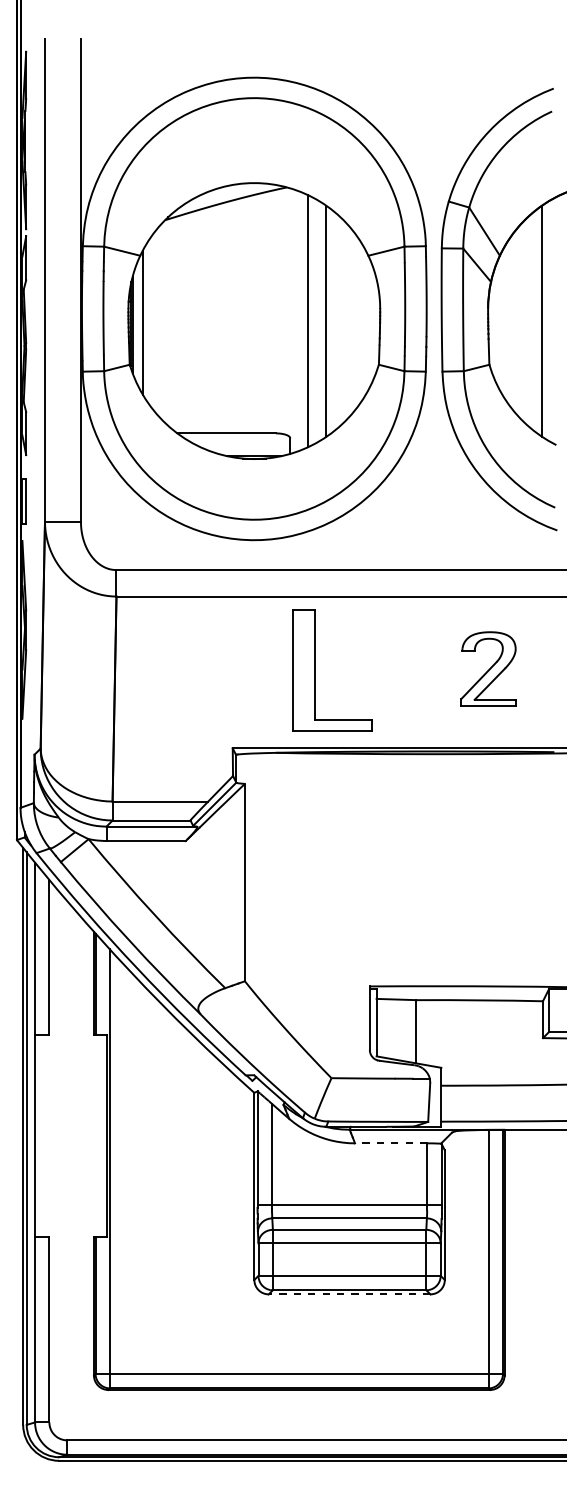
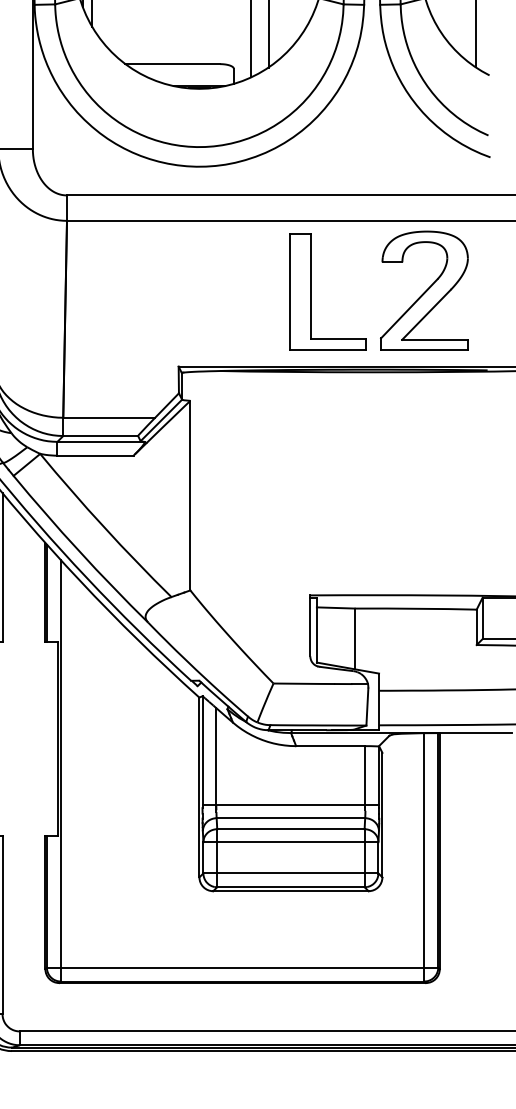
part: (488, 668) -> (424, 289), size x1.67
part: (315, 670) -> (311, 291), moved
line: (390, 1143) -> (330, 746), dashed -> solid
line: (349, 1294) -> (290, 891), dashed -> solid

